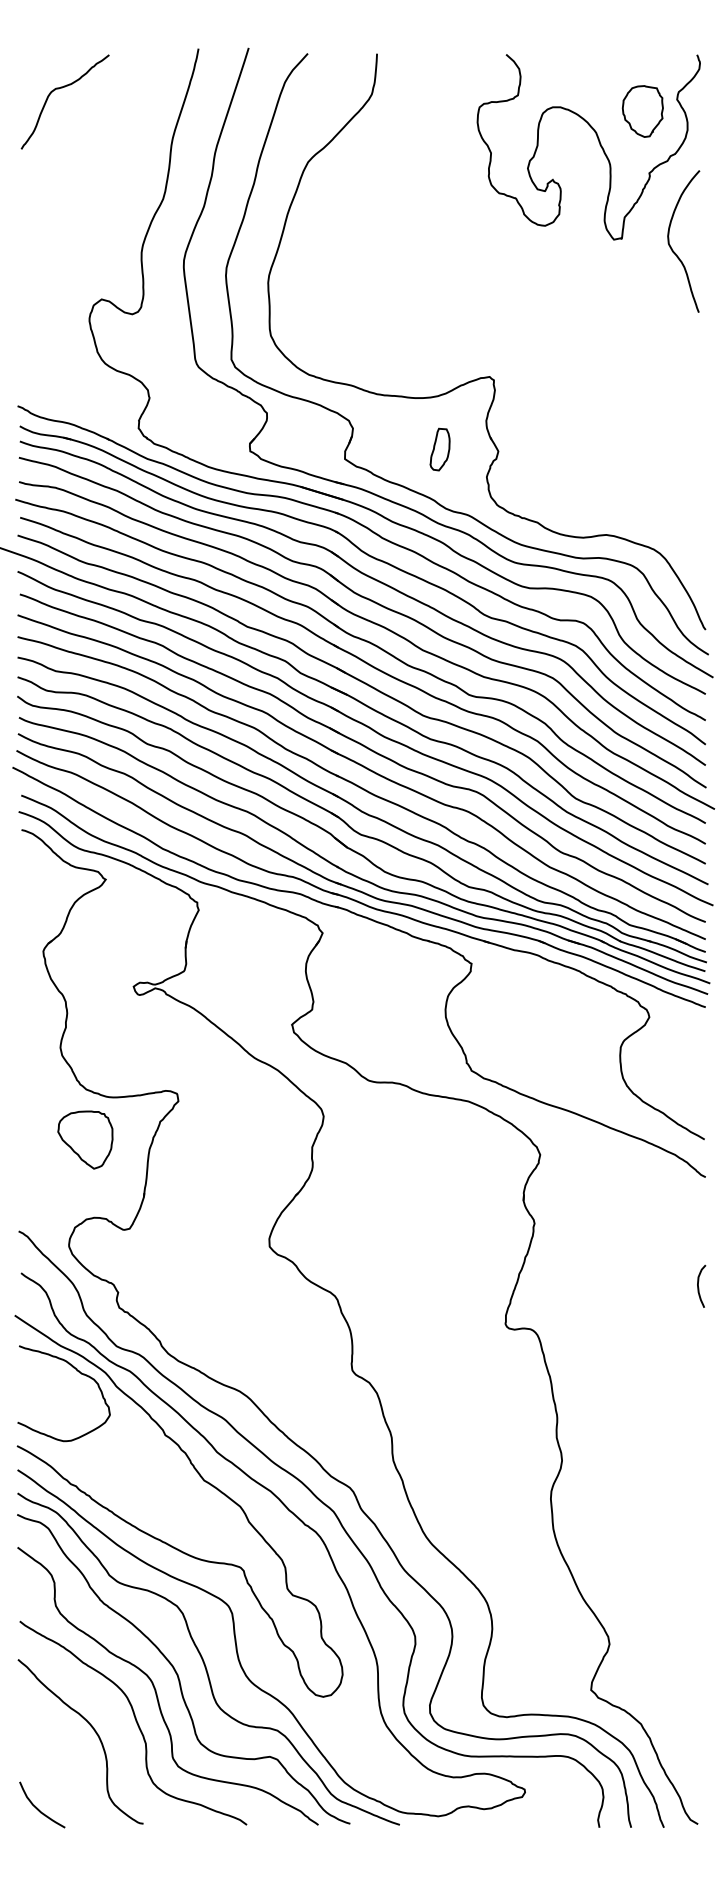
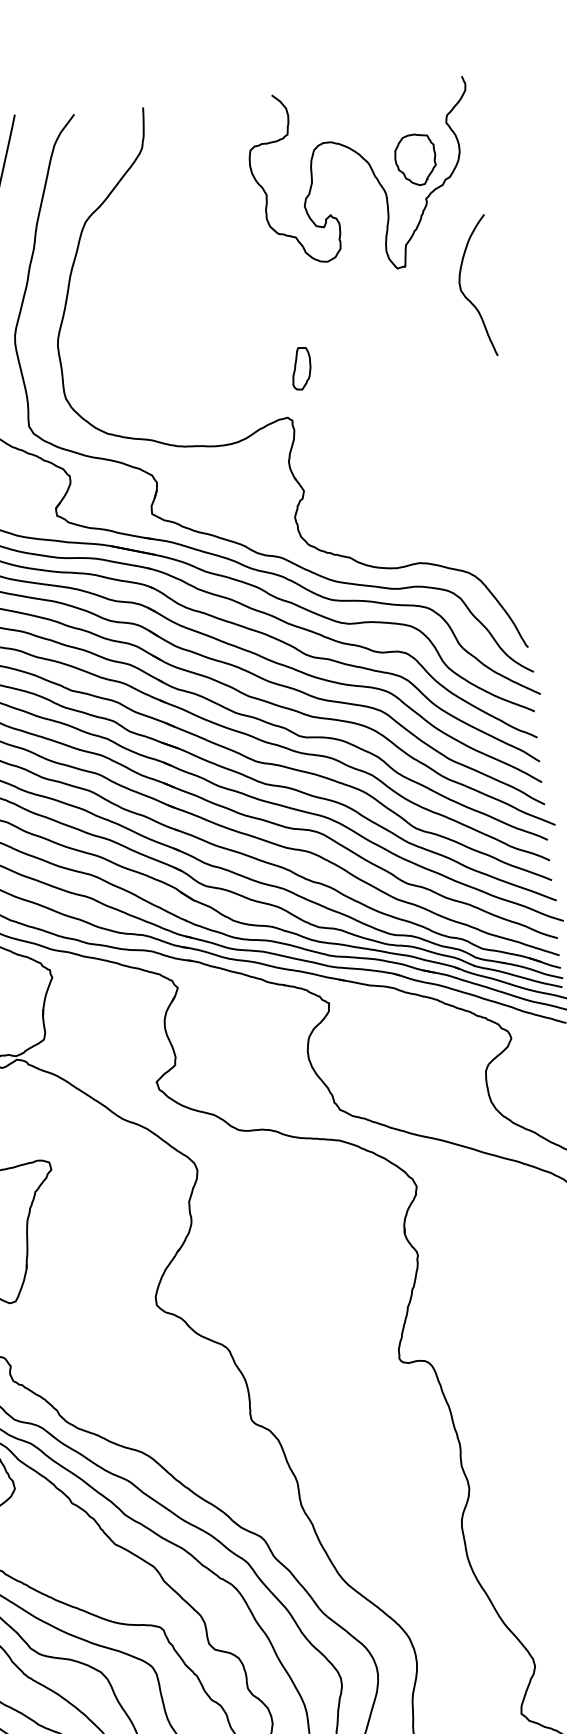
part: (642, 111) -> (415, 160), moved
curve: (671, 246) -> (463, 292), moved
part: (439, 449) -> (300, 368), moved

